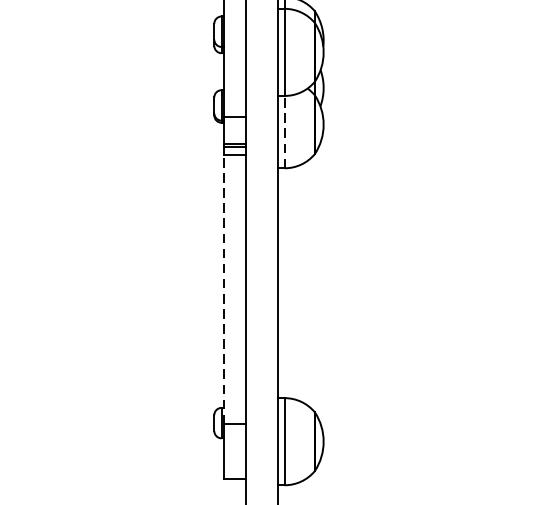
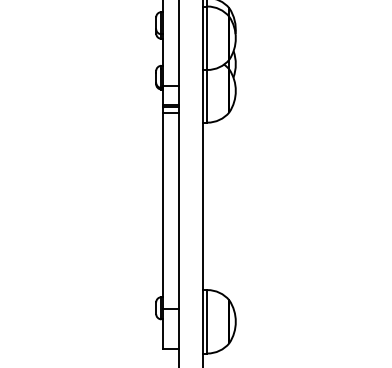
line: (284, 130) -> (207, 95), dashed -> solid
line: (224, 288) -> (163, 210), dashed -> solid

